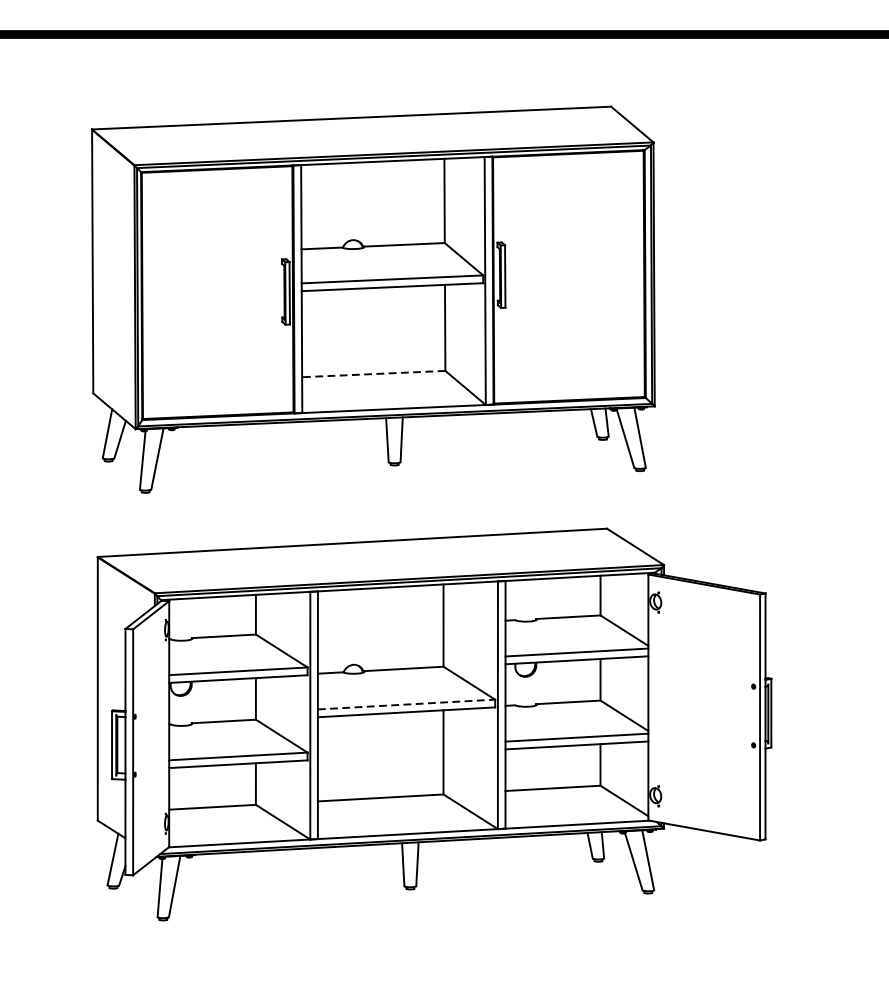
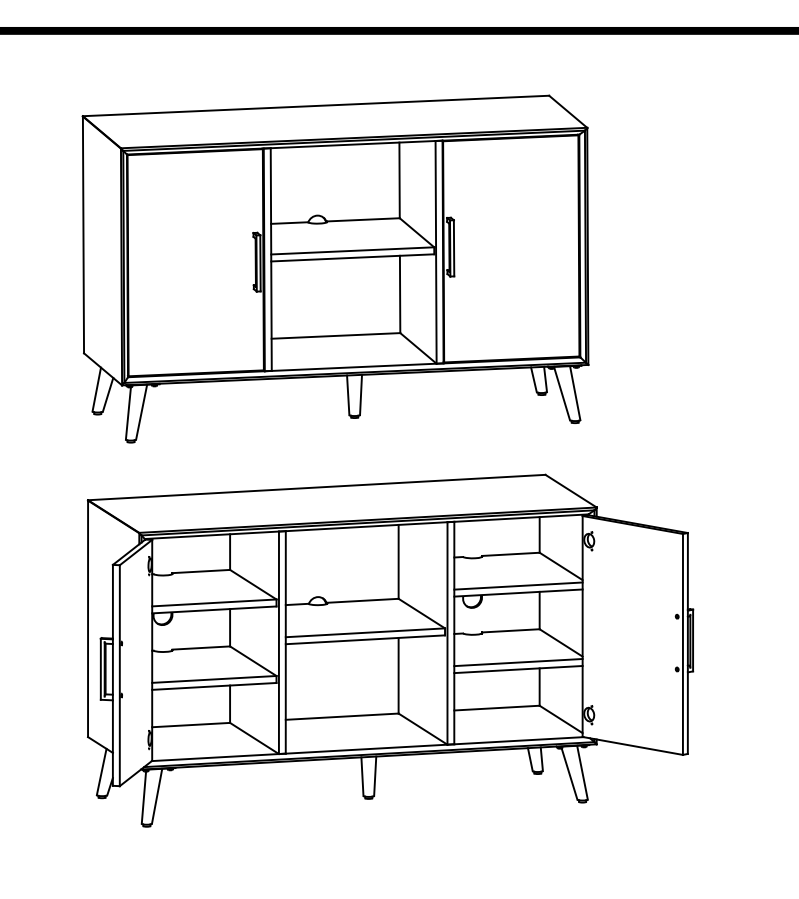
line: (373, 373) -> (335, 335), dashed -> solid
line: (406, 704) -> (365, 632), dashed -> solid

